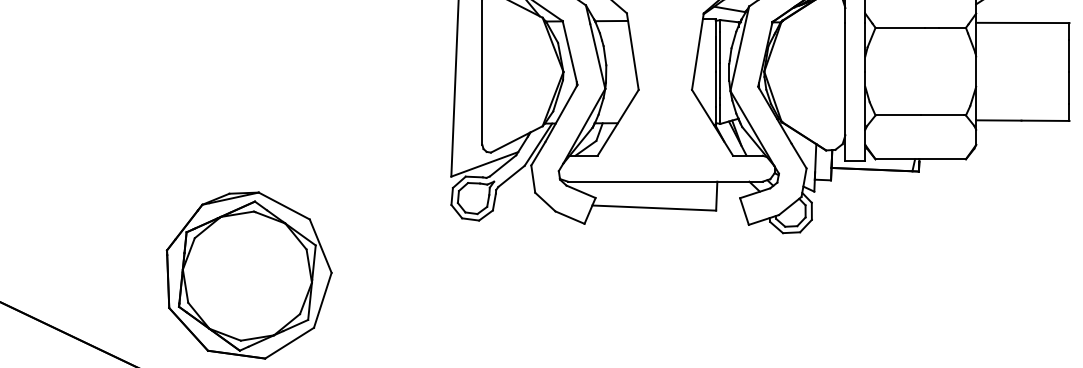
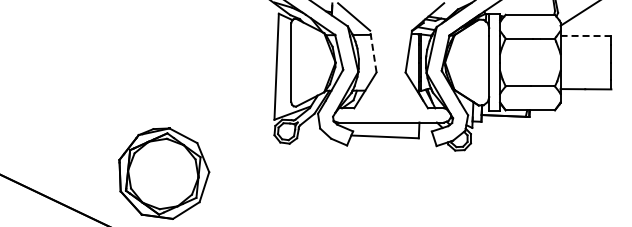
line: (1023, 22) -> (586, 35), solid -> dashed
line: (633, 51) -> (373, 51), solid -> dashed

